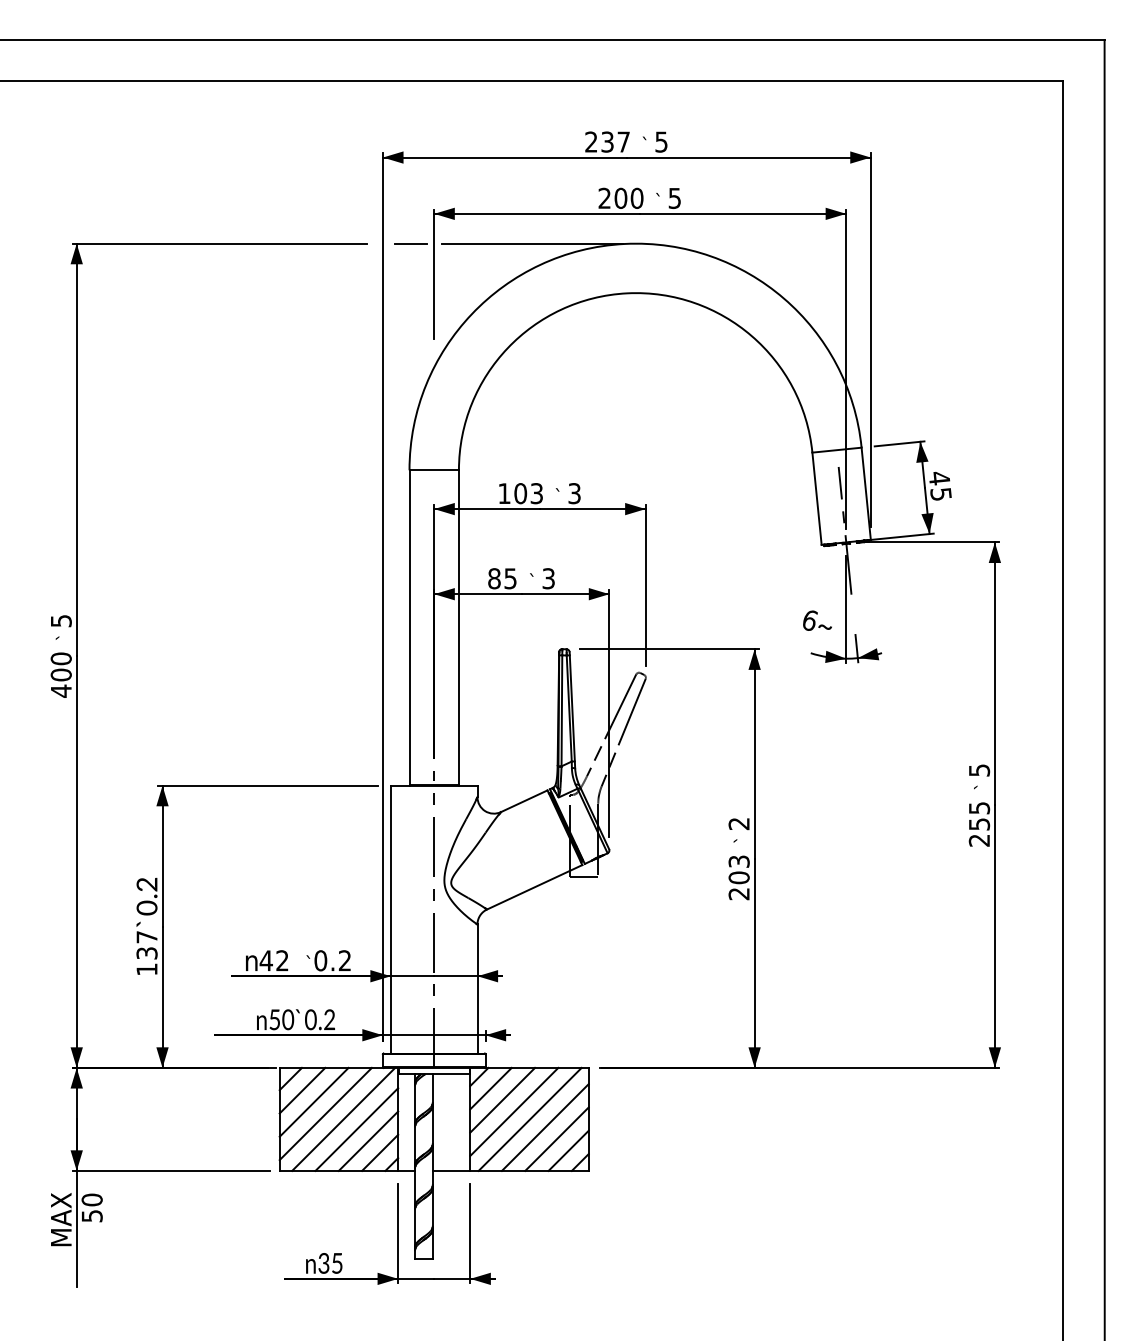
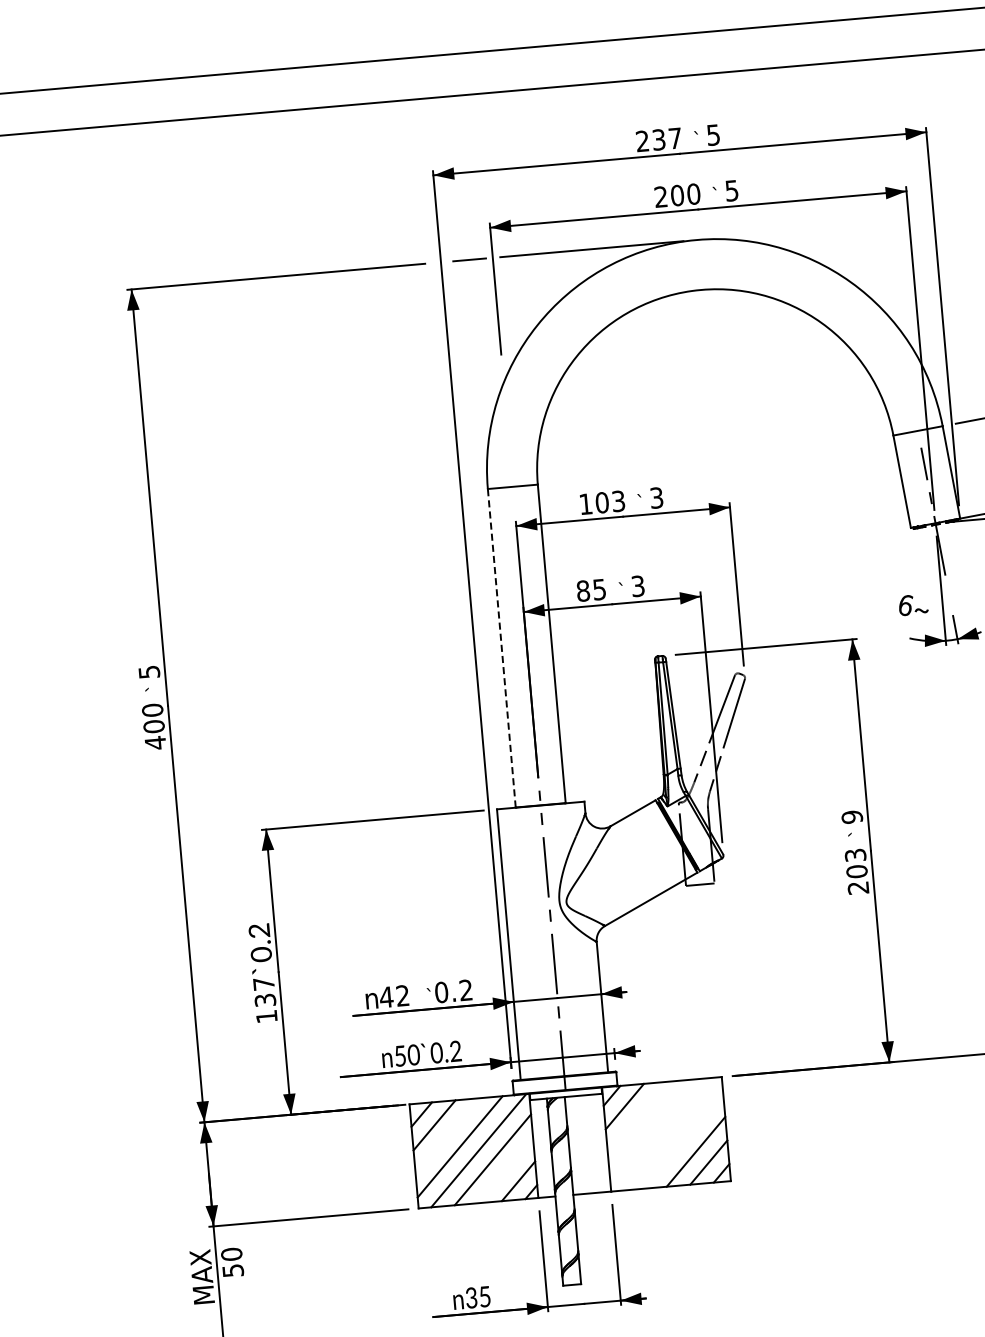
line: (409, 627) -> (501, 647), solid -> dashed
text: (738, 823) -> (851, 816), 2 -> 9
line: (502, 1099) -> (637, 1116), removed
line: (313, 1101) -> (446, 1135), removed
line: (514, 1111) -> (650, 1127), removed
line: (529, 1118) -> (666, 1133), removed
line: (544, 1127) -> (682, 1141), removed
line: (368, 1140) -> (505, 1169), removed

